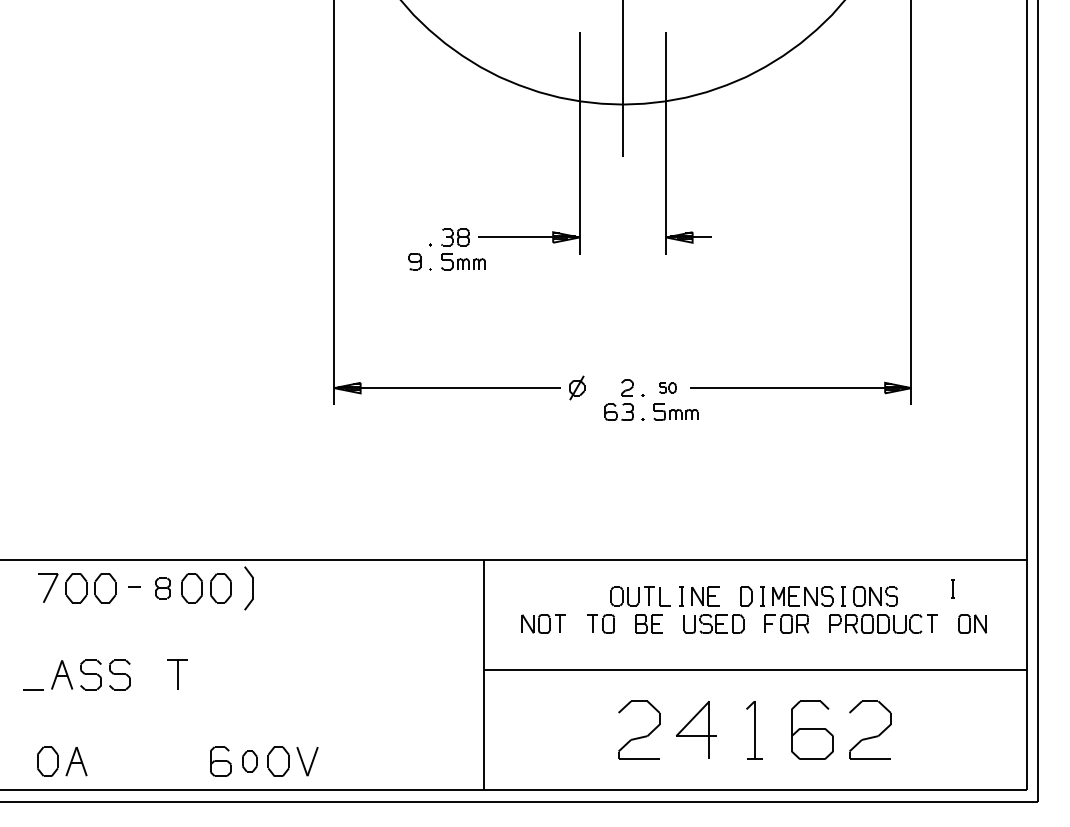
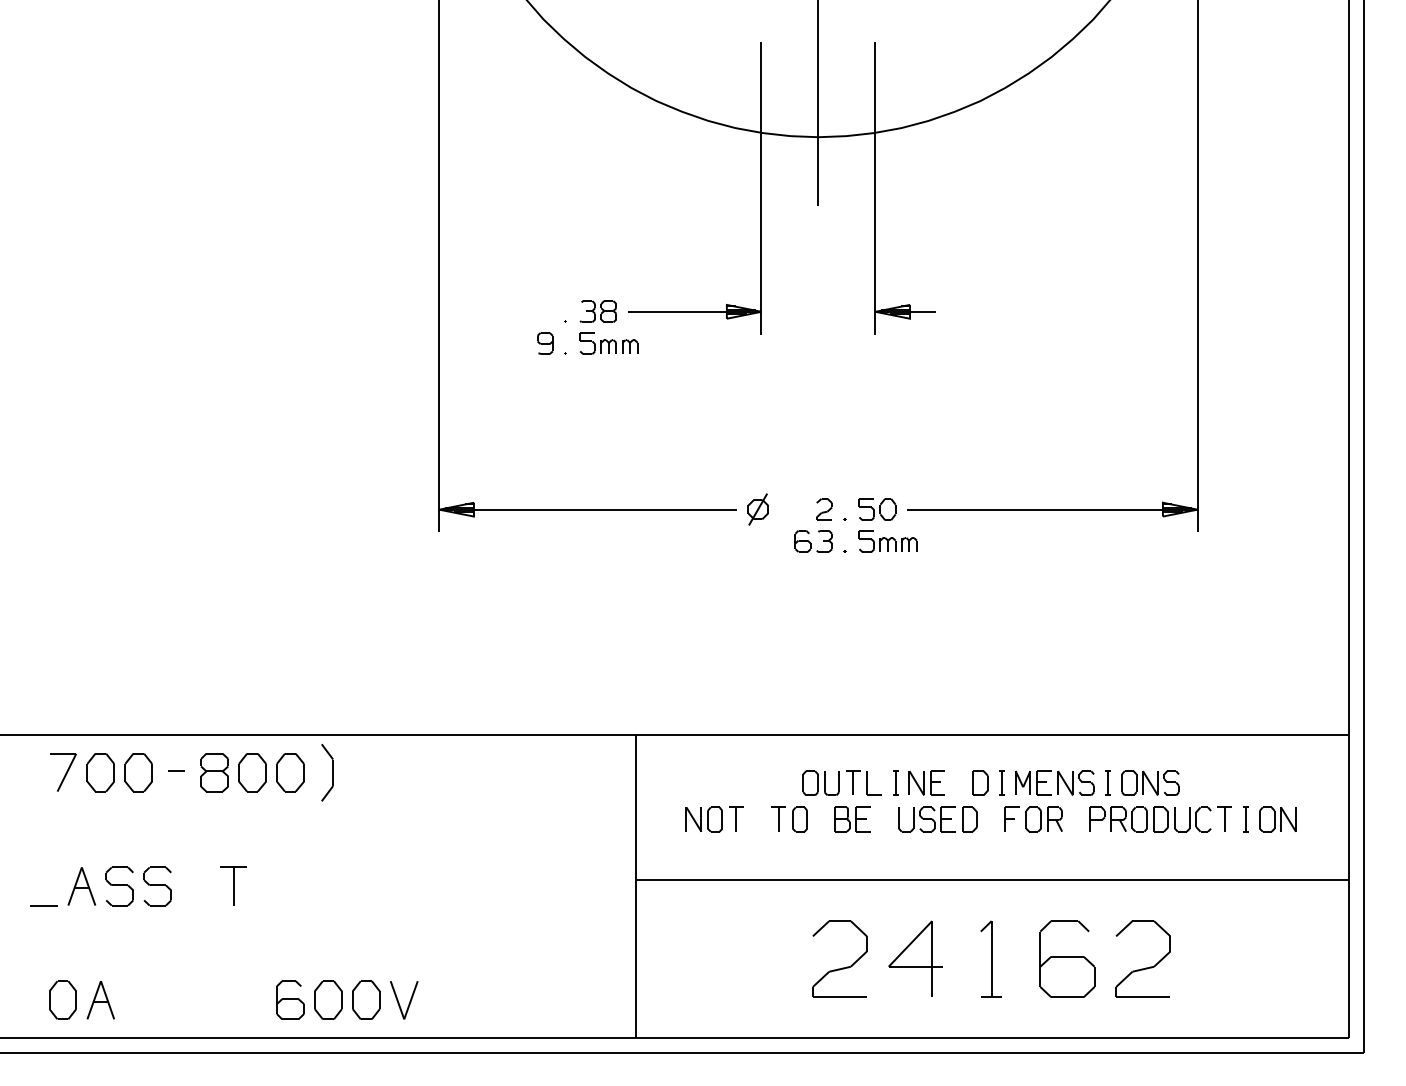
part: (667, 387) -> (877, 509), size x1.67
part: (163, 588) -> (214, 772), size x1.43
part: (952, 588) -> (1245, 819), moved
part: (249, 761) -> (328, 999), size x1.43

